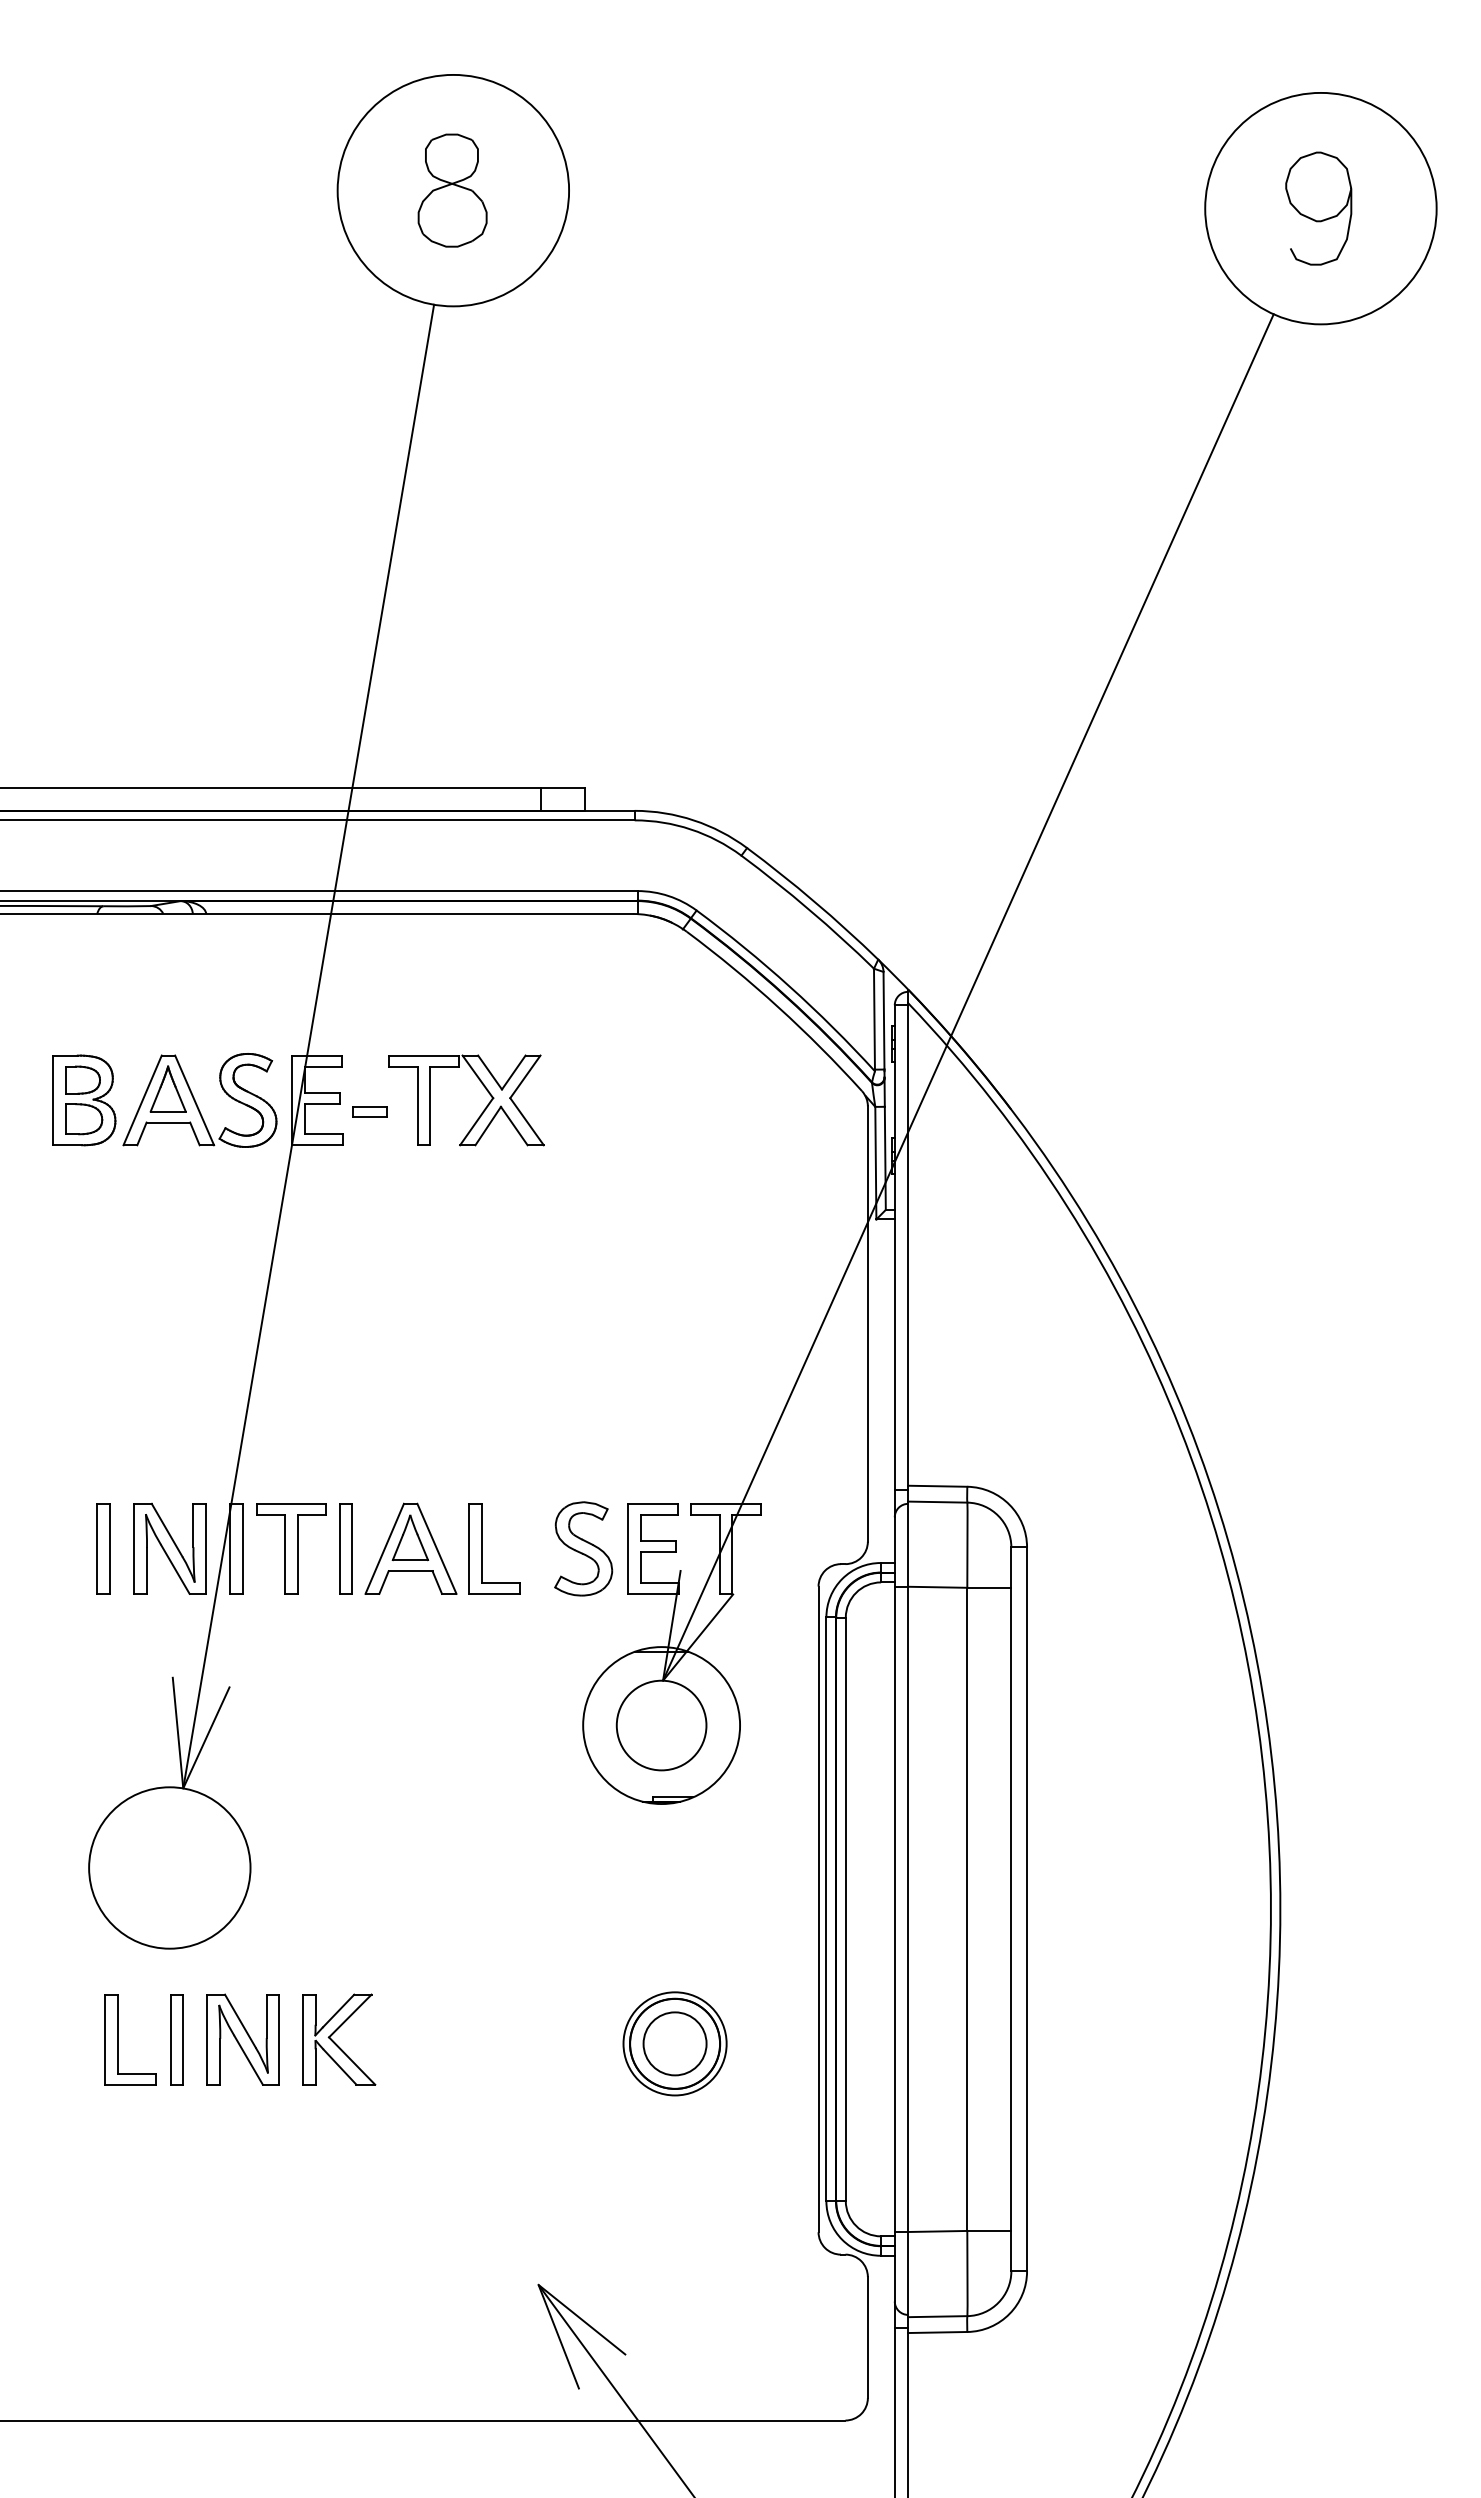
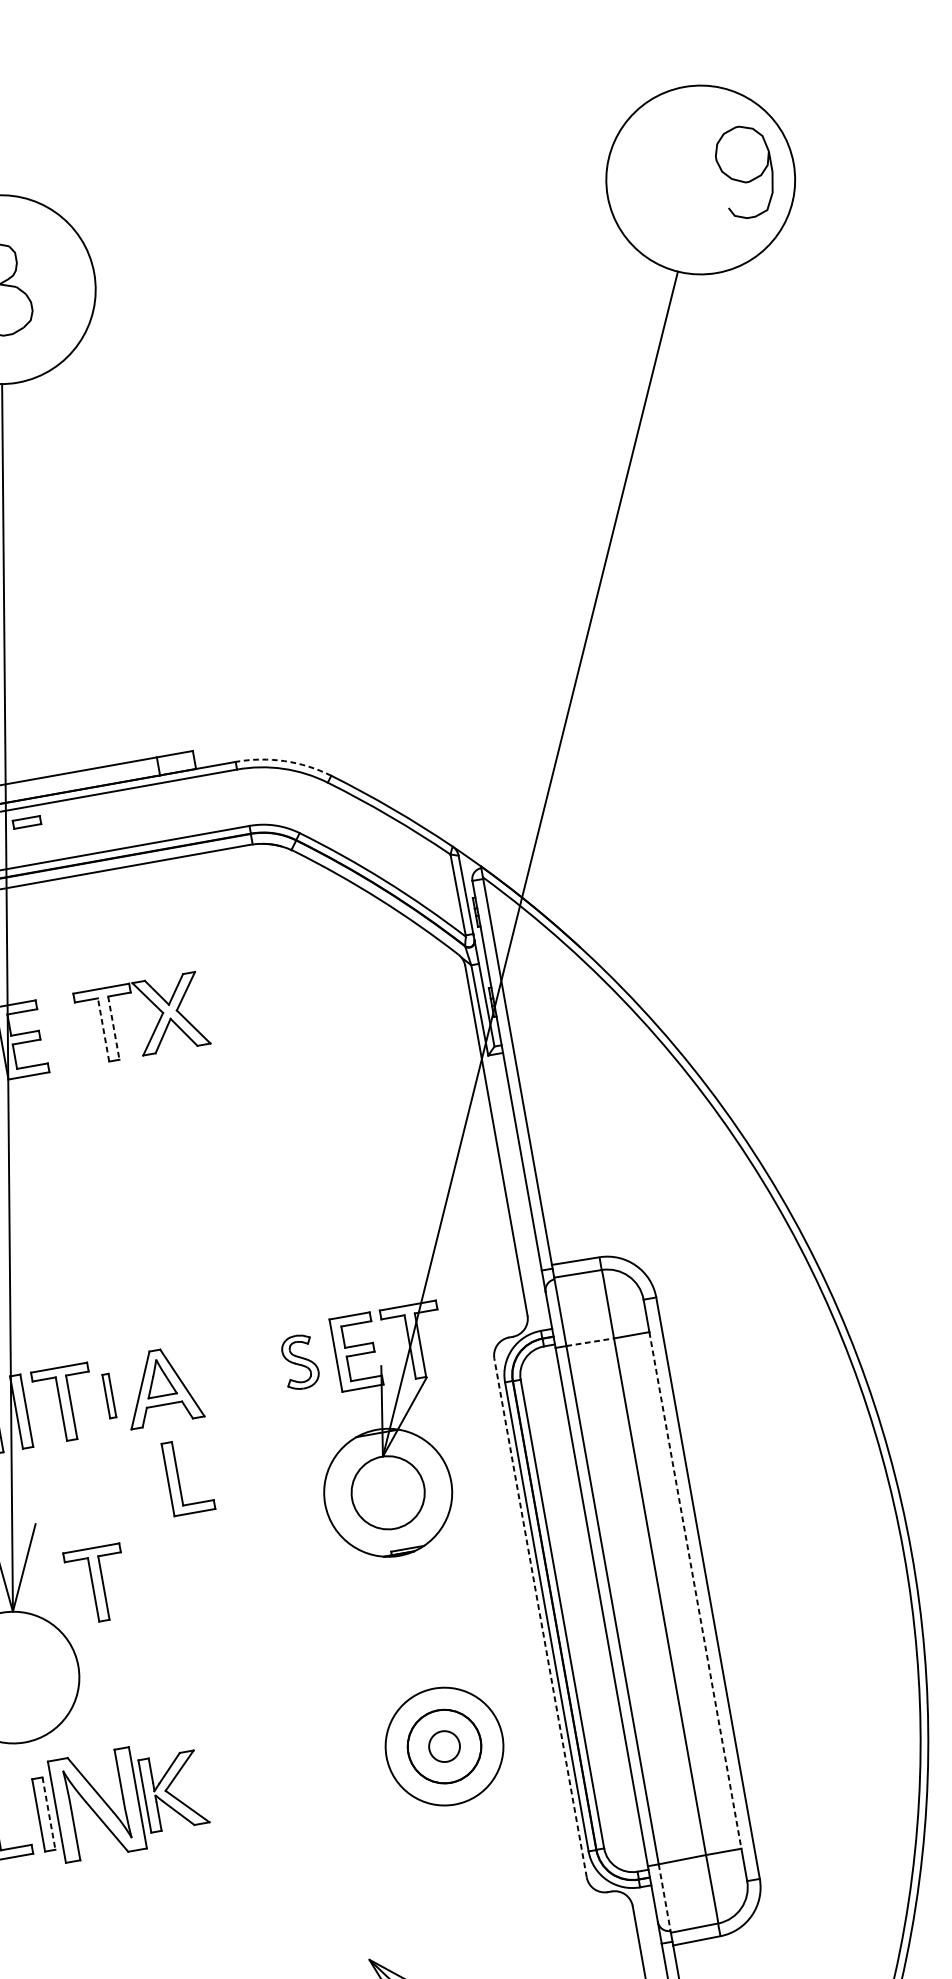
curve: (1313, 218) -> (742, 180), moved
arc: (693, 820) -> (284, 761), solid -> dashed
line: (417, 1105) -> (103, 1029), solid -> dashed
line: (430, 1106) -> (113, 1028), solid -> dashed
part: (369, 1111) -> (26, 822), moved
part: (345, 1548) -> (108, 1395), size x0.6
part: (482, 1548) -> (179, 1477), moved
part: (583, 1548) -> (300, 1361), size x0.7
line: (937, 1587) -> (590, 1342), solid -> dashed
part: (291, 1773) -> (97, 1584), added
line: (818, 1909) -> (540, 1618), solid -> dashed
line: (1011, 1909) -> (695, 1590), solid -> dashed
part: (242, 2039) -> (96, 1804), size x1.4
line: (183, 2040) -> (49, 1814), solid -> dashed
circle: (674, 2043) -> (444, 1746), size x0.6
circle: (674, 2043) -> (444, 1746), size x1.4
line: (908, 2274) -> (665, 1898), solid -> dashed

